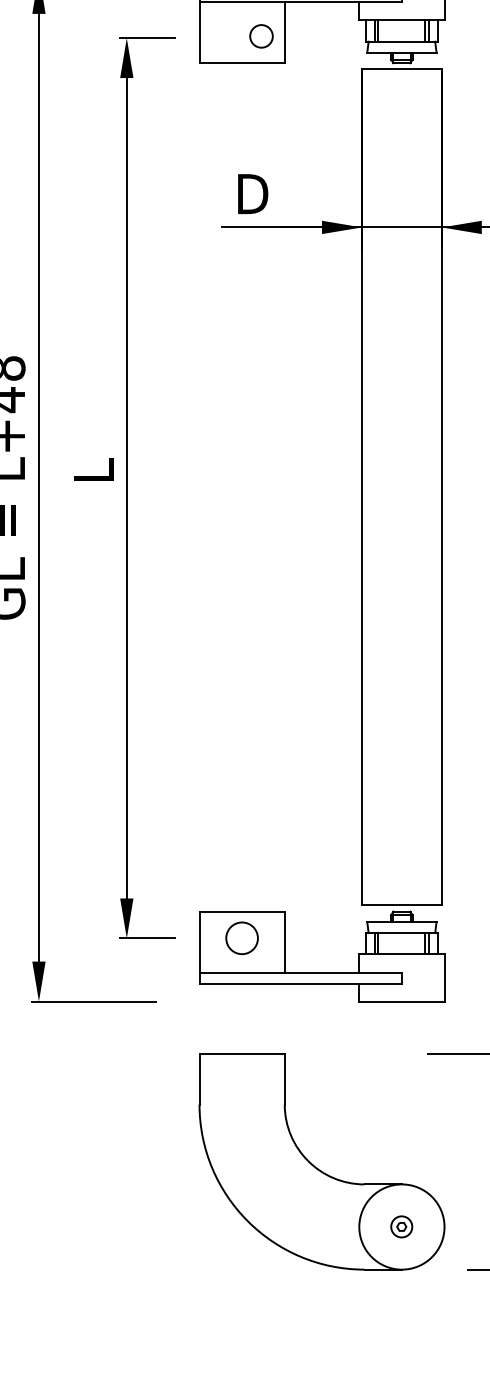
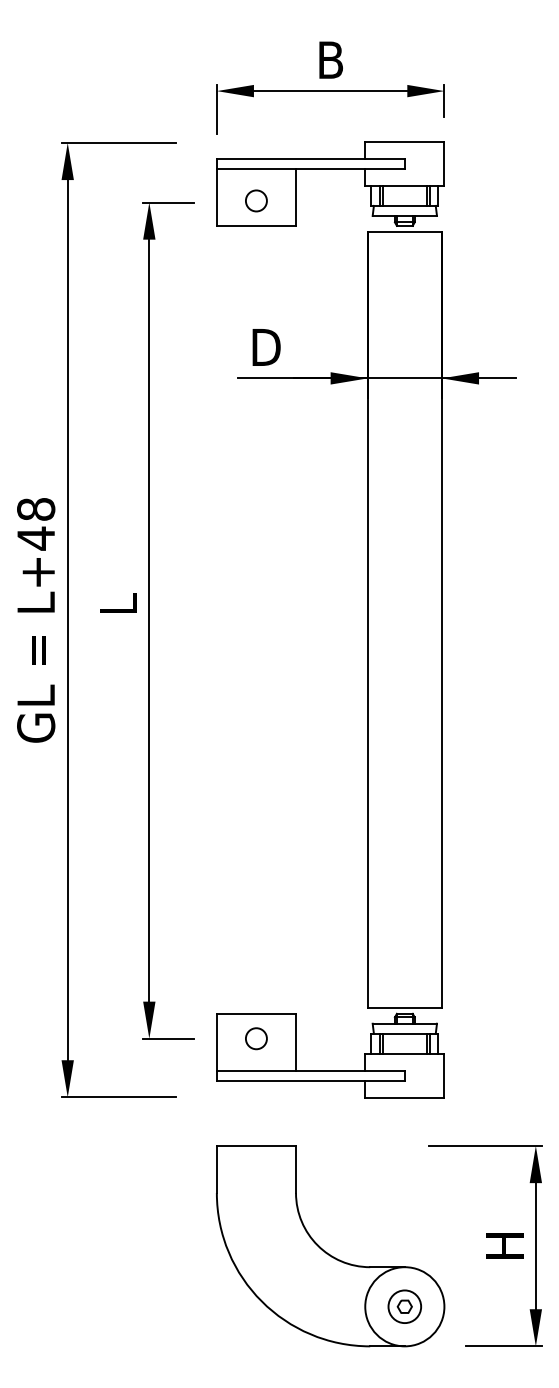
circle: (261, 35) -> (256, 200), moved
circle: (242, 938) -> (256, 1038), size x0.71
part: (401, 1226) -> (404, 1306), size x1.67

